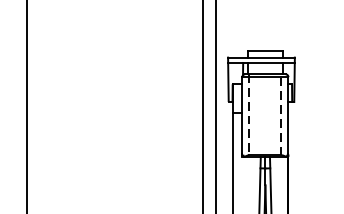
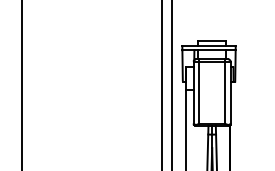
line: (280, 114) -> (224, 91), dashed -> solid
line: (249, 115) -> (199, 92), dashed -> solid

